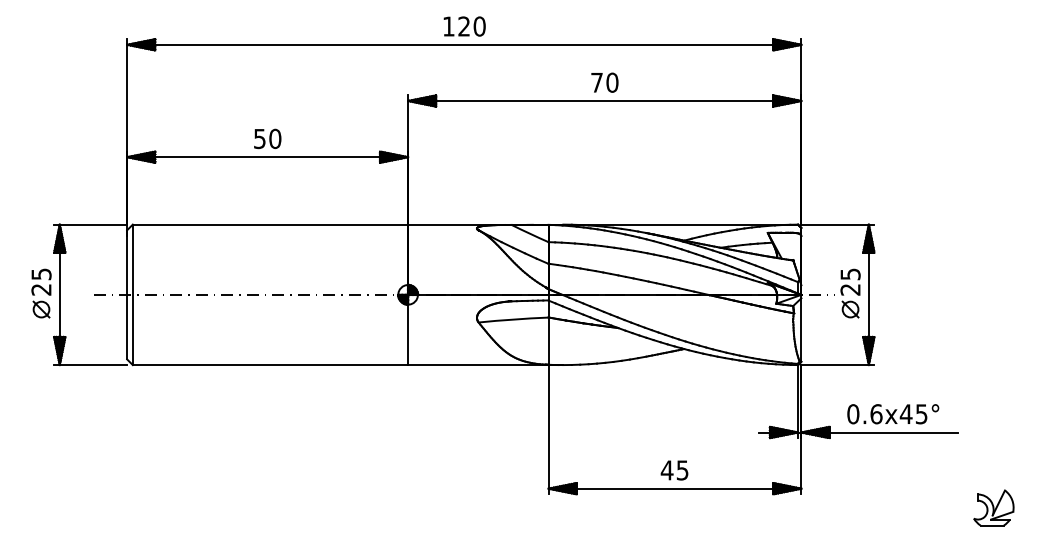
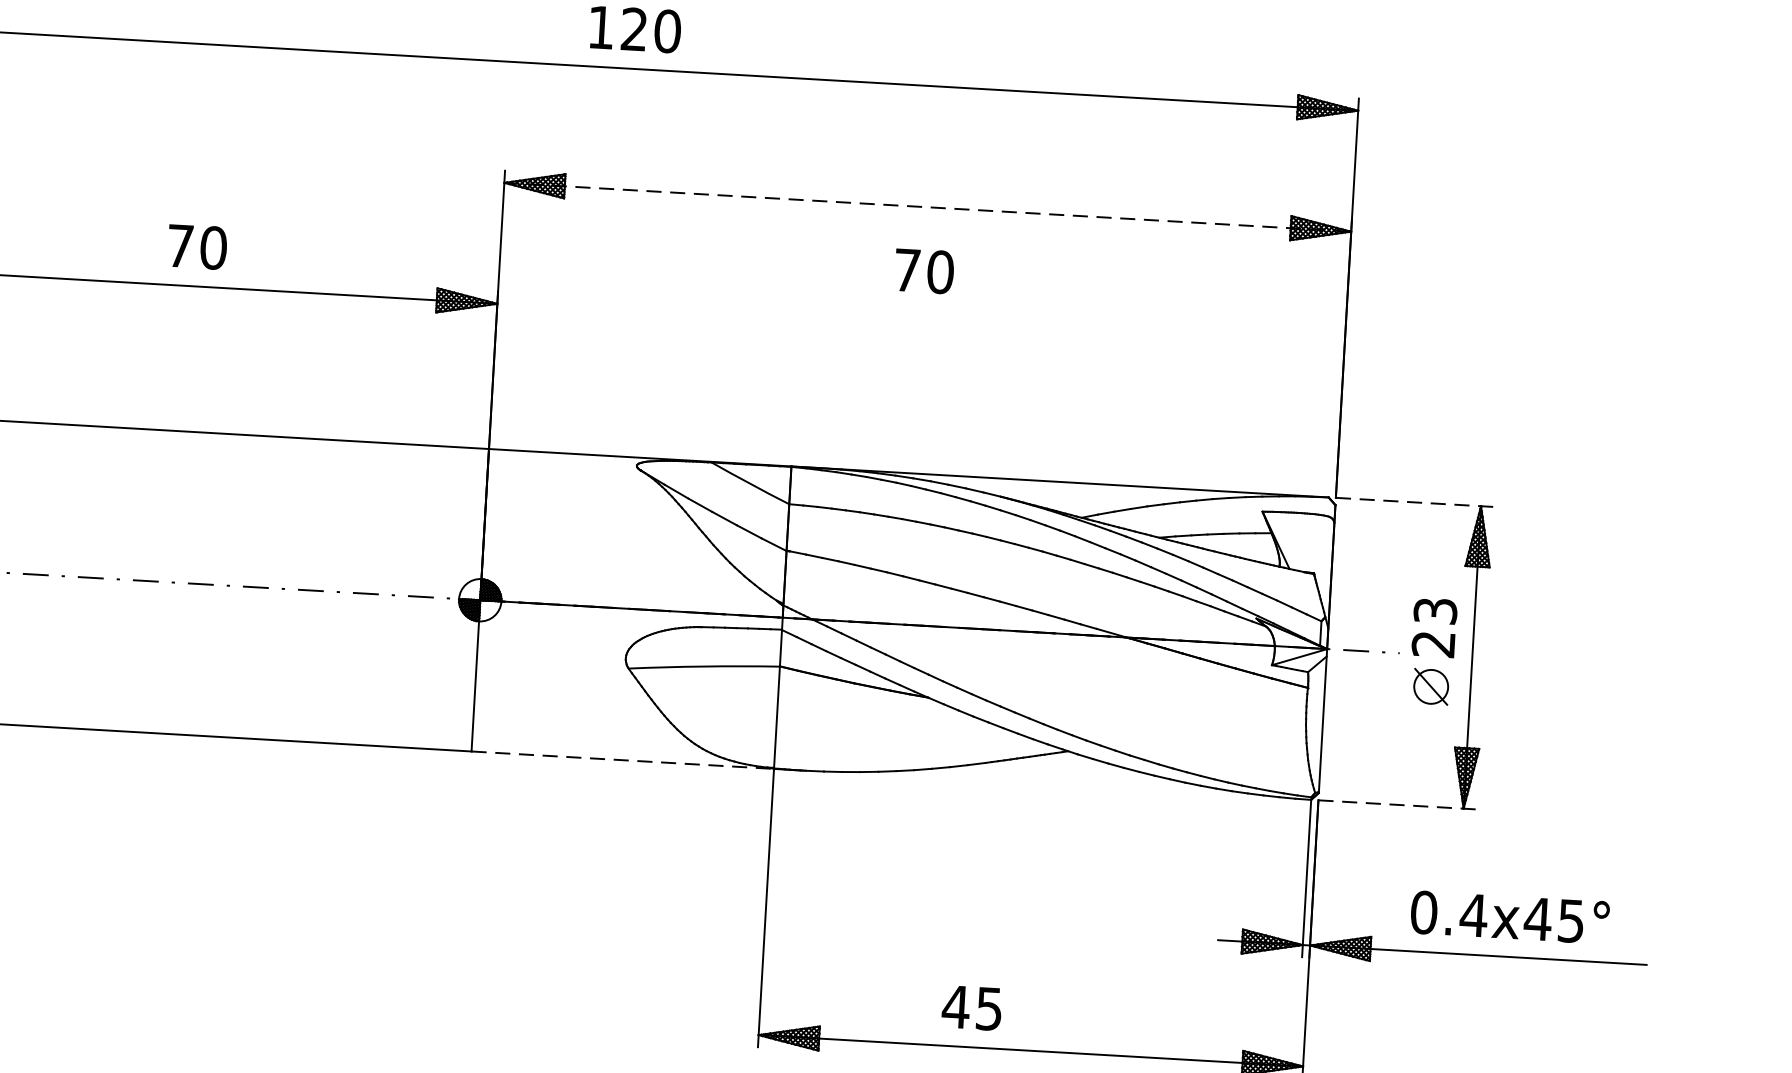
text: (604, 82) -> (923, 270), moved
line: (604, 101) -> (927, 208), solid -> dashed
text: (259, 139) -> (179, 247), 50 -> 70
line: (837, 224) -> (1413, 502), solid -> dashed
text: (850, 273) -> (1435, 609), 25 -> 23
line: (478, 365) -> (623, 761), solid -> dashed
line: (837, 365) -> (1396, 805), solid -> dashed
text: (876, 414) -> (1473, 916), 0.6x45° -> 0.4x45°
text: (674, 470) -> (971, 1008), moved

